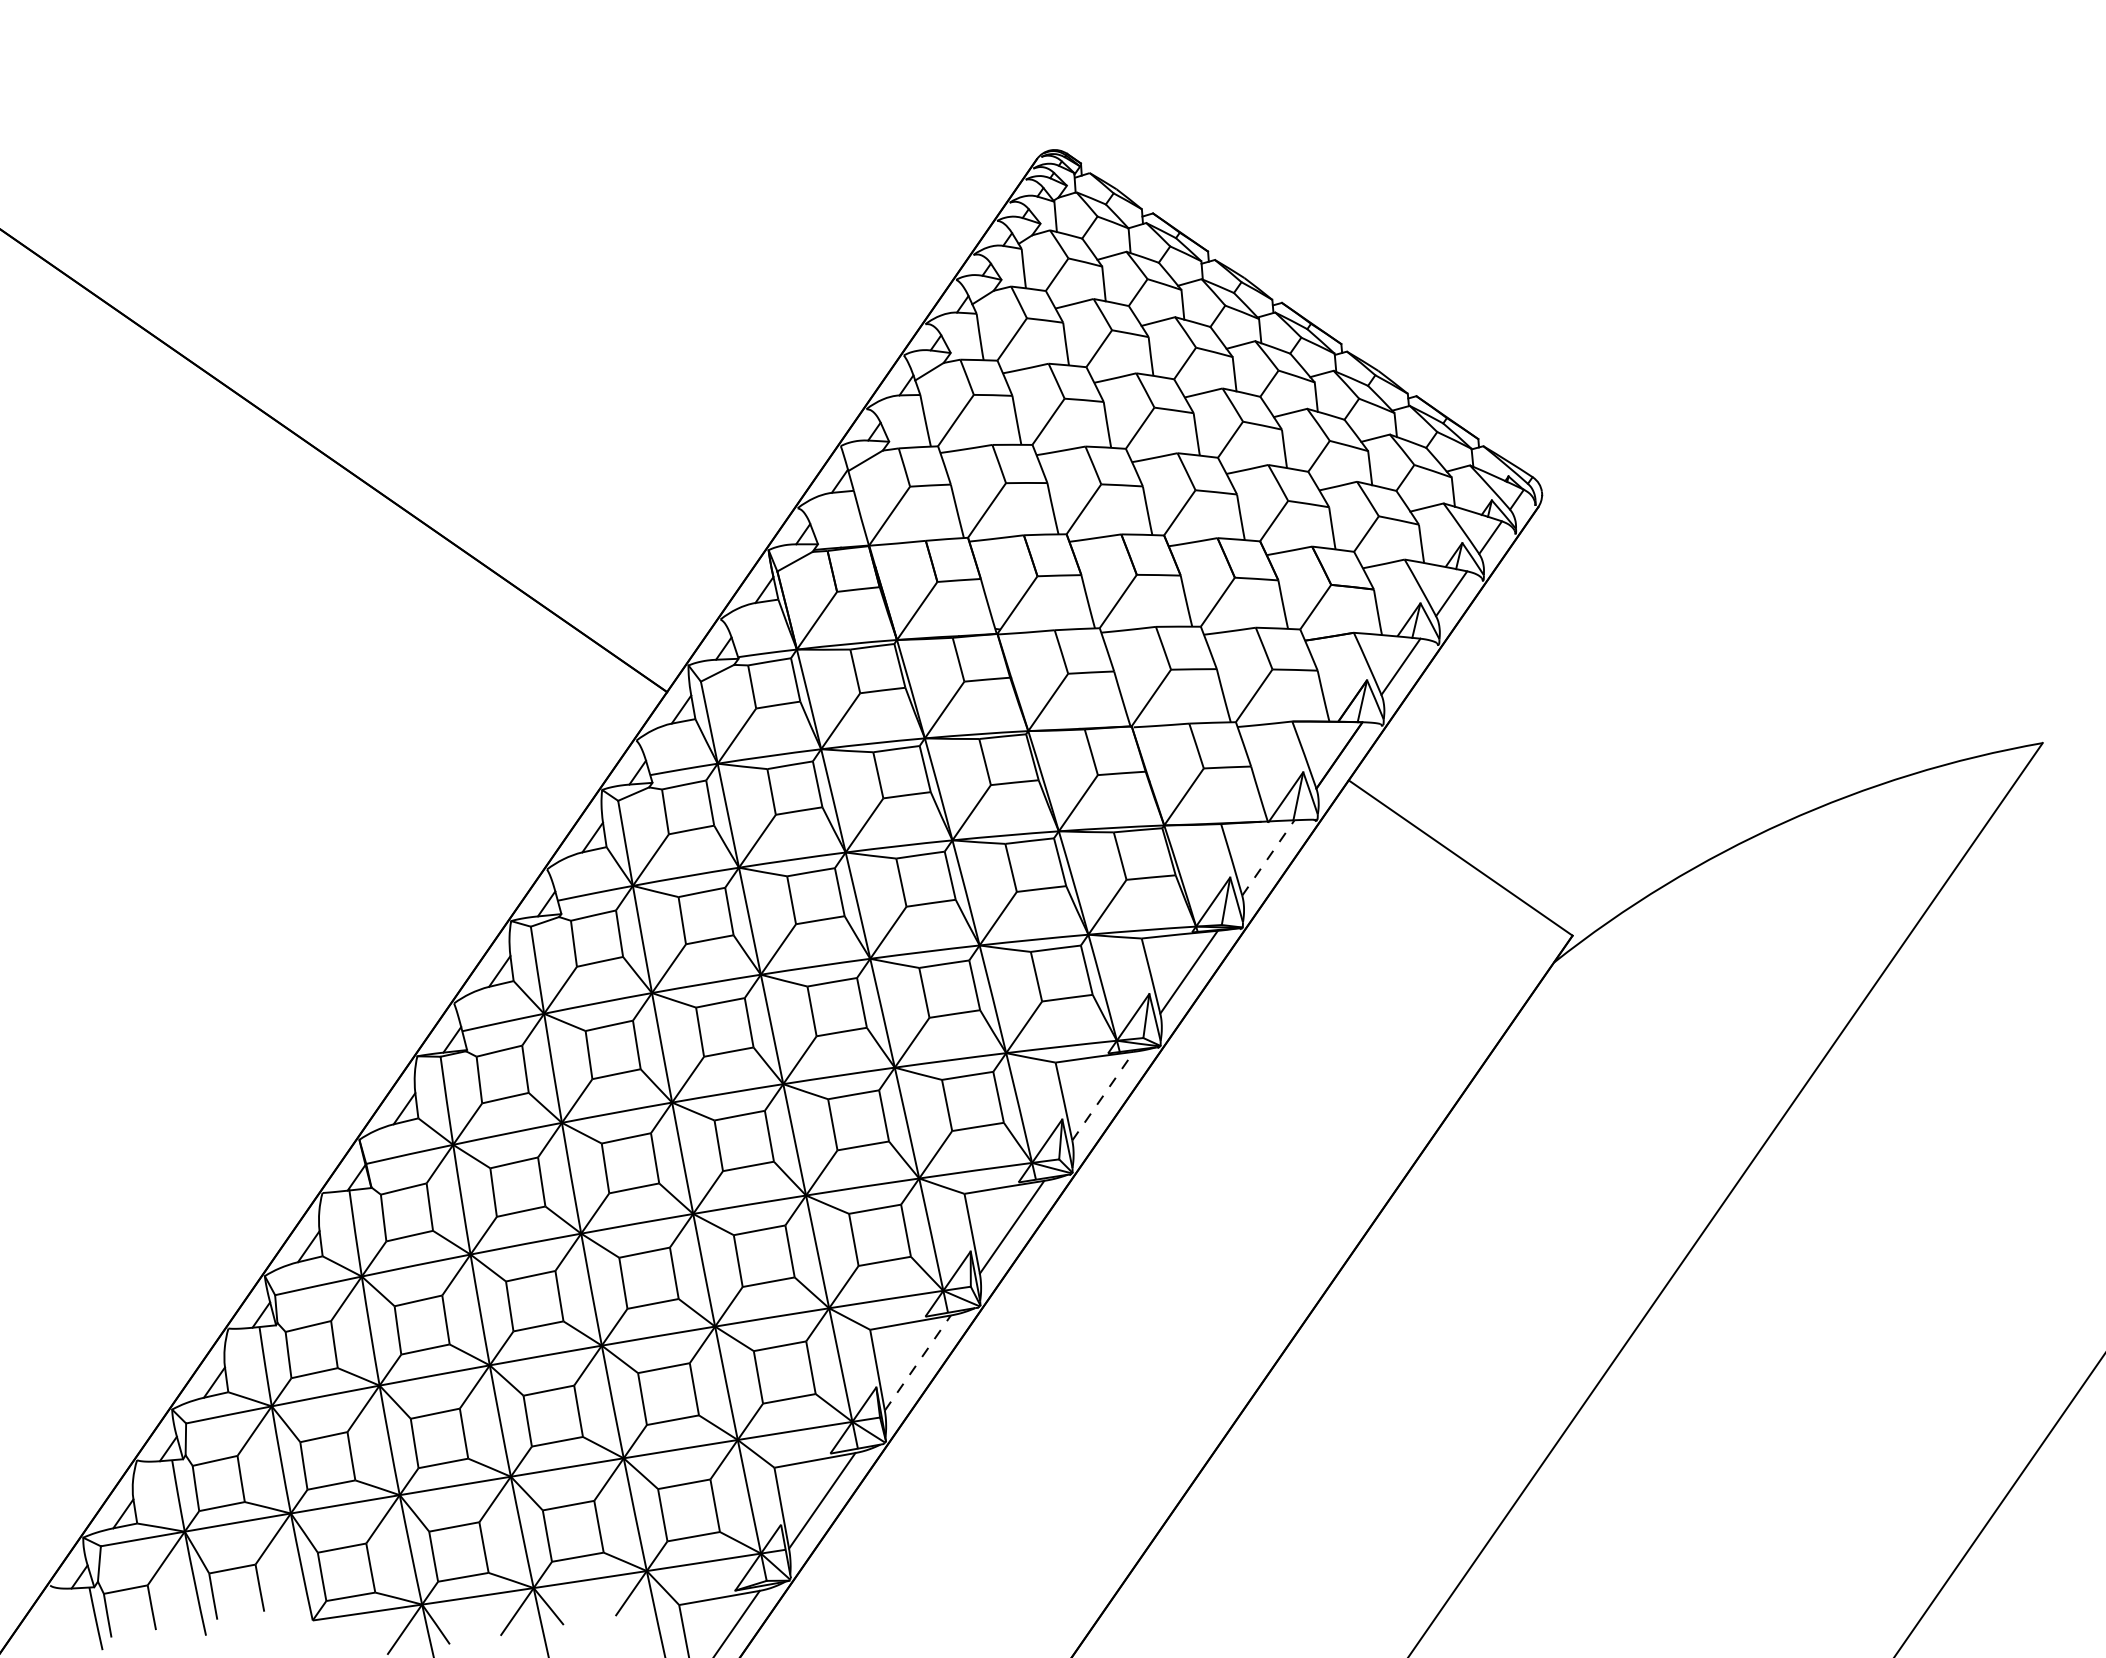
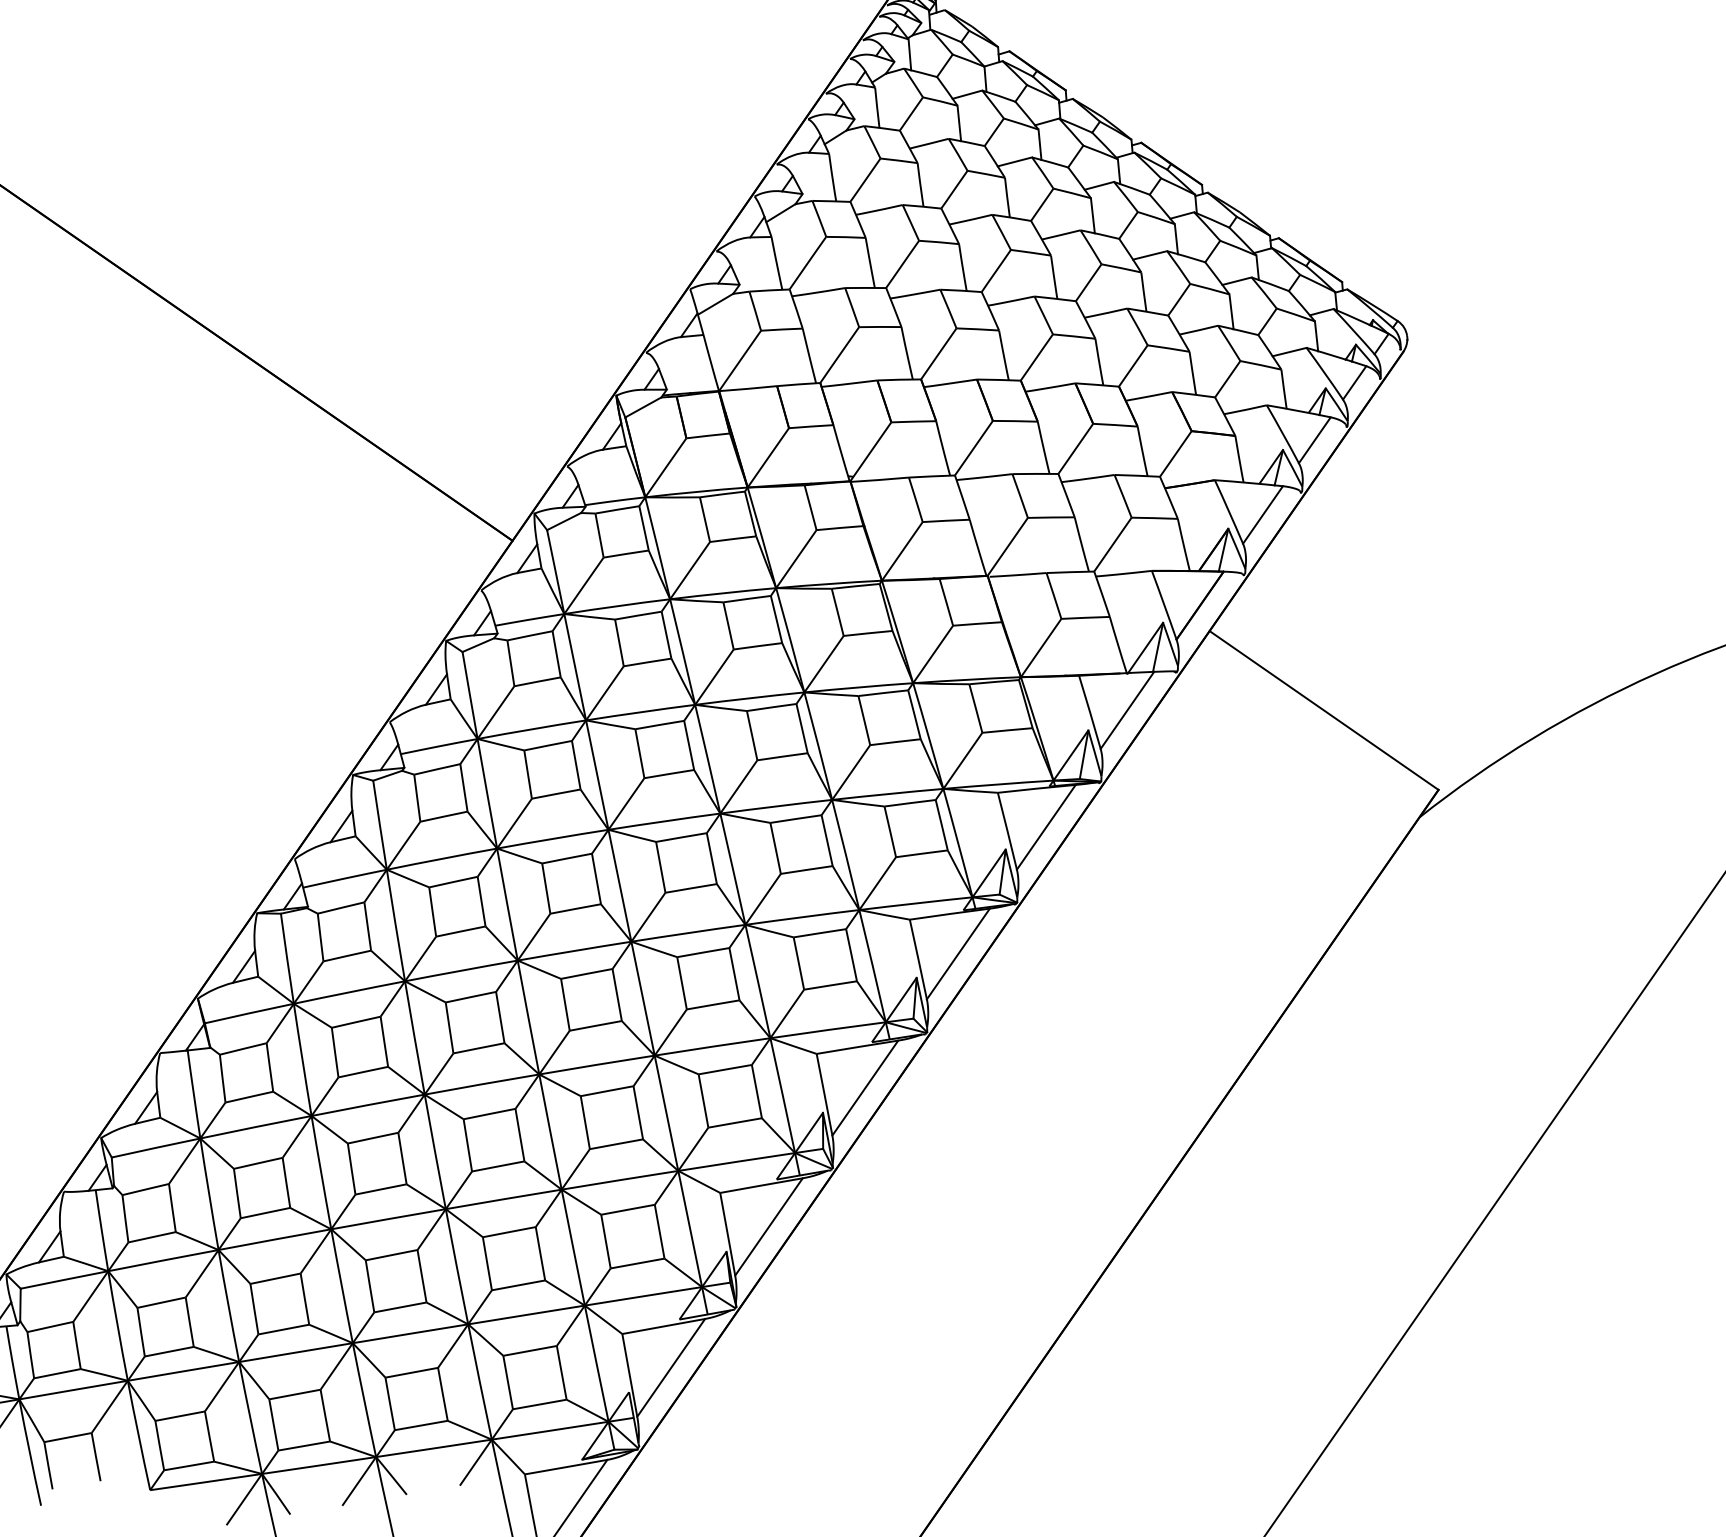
line: (1268, 857) -> (1127, 709), dashed -> solid
line: (1103, 1096) -> (958, 954), dashed -> solid
line: (917, 1363) -> (768, 1227), dashed -> solid

